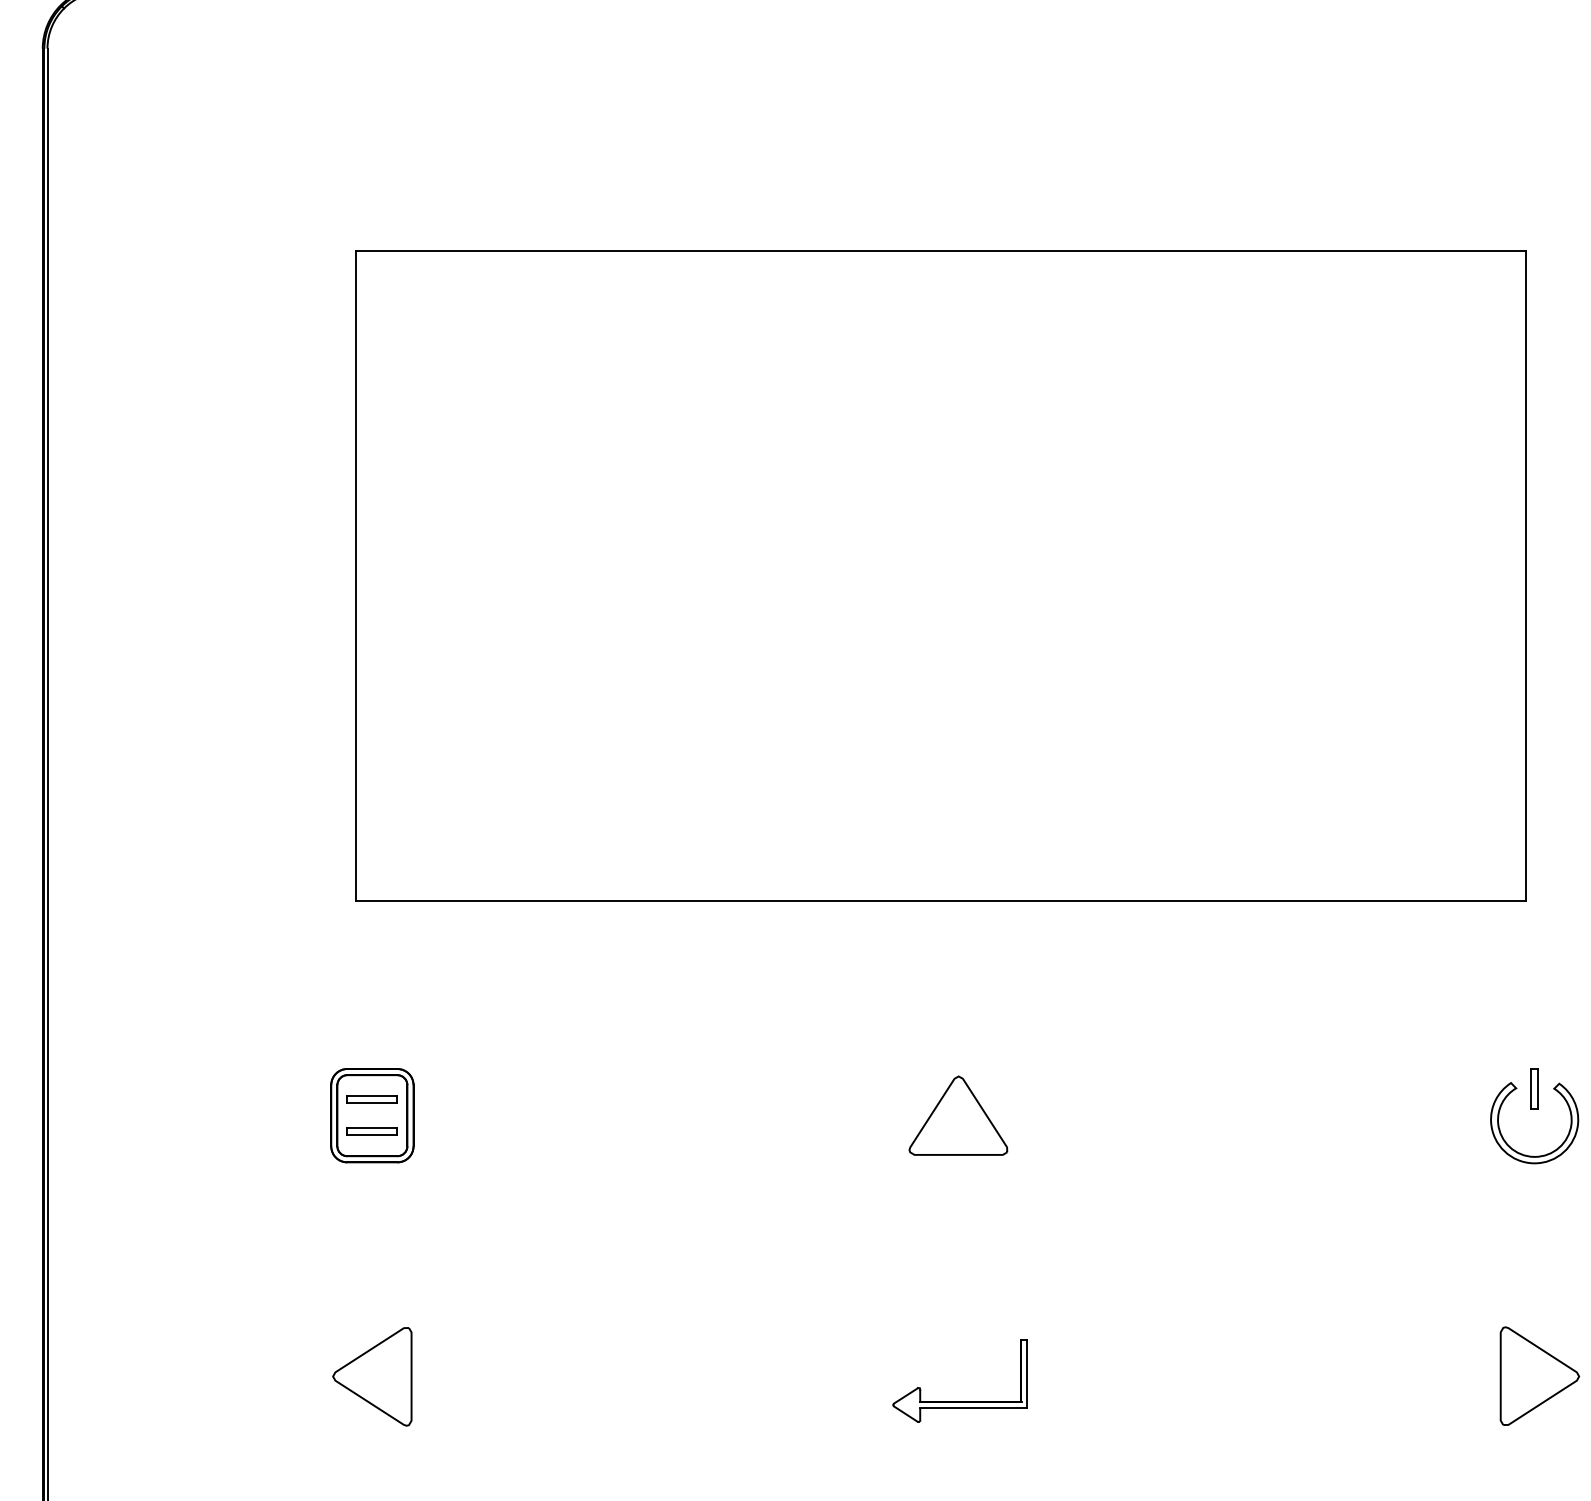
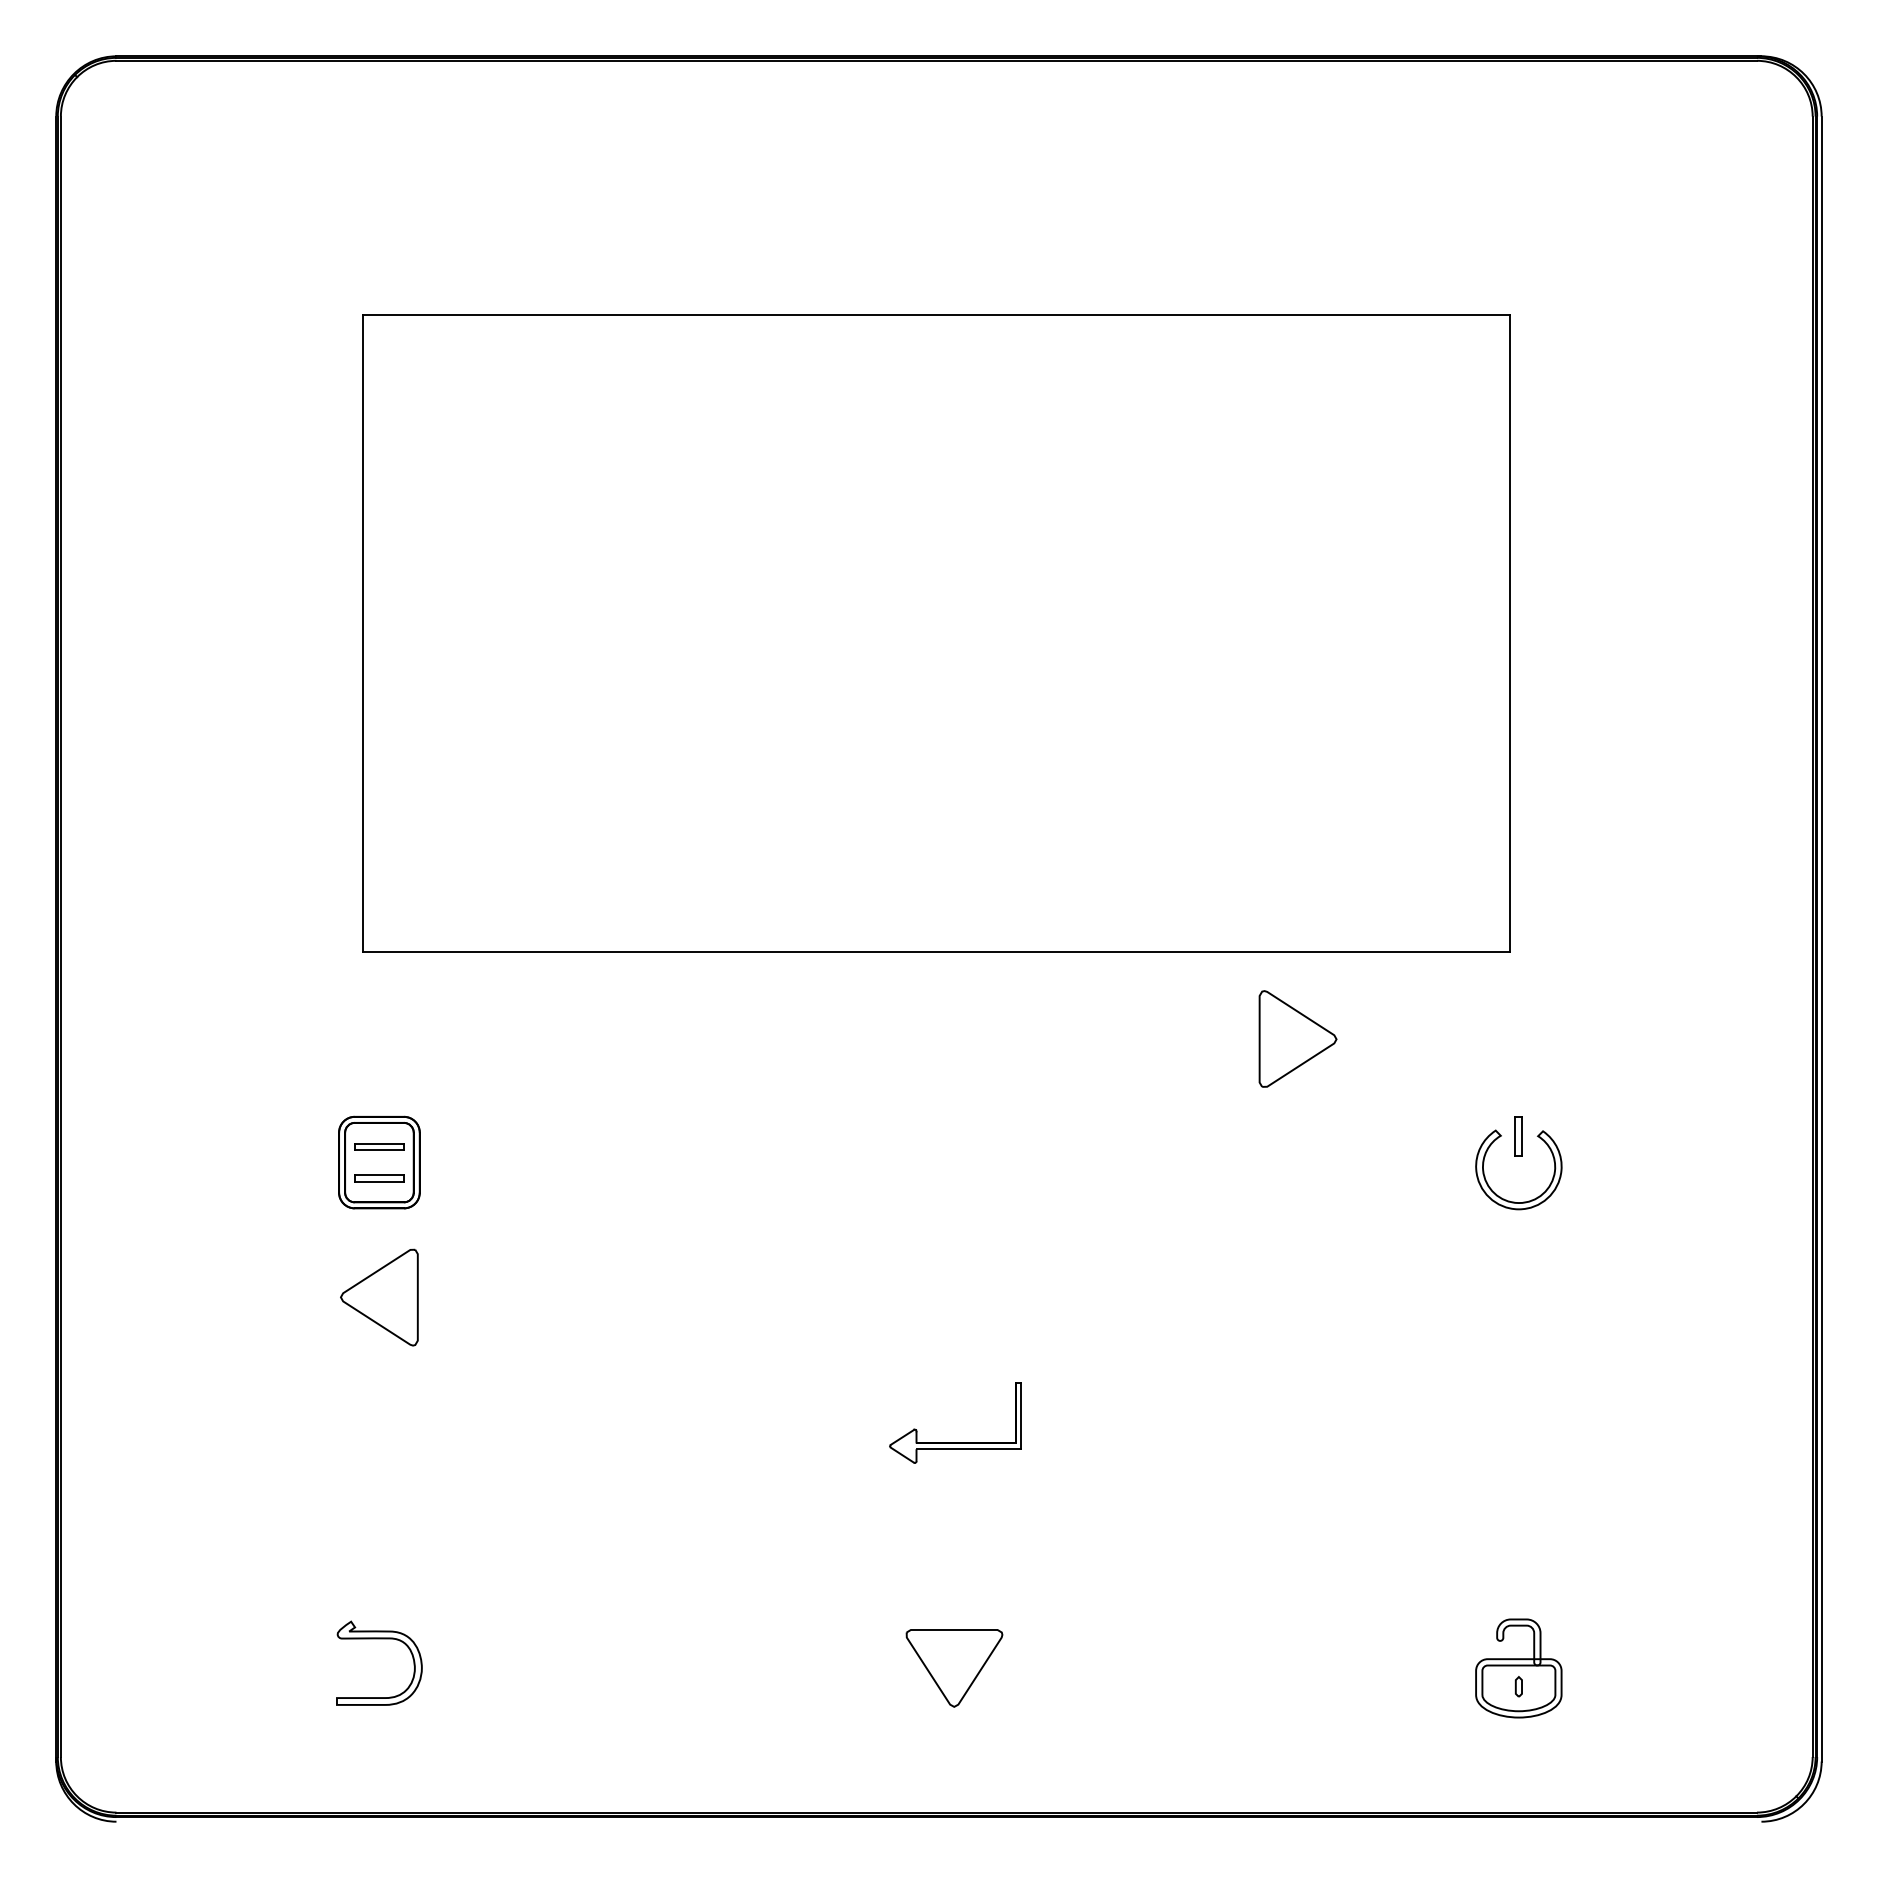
part: (957, 1115) -> (953, 1162), removed
part: (1539, 1375) -> (1297, 1038), moved
part: (372, 1376) -> (379, 1297), moved

